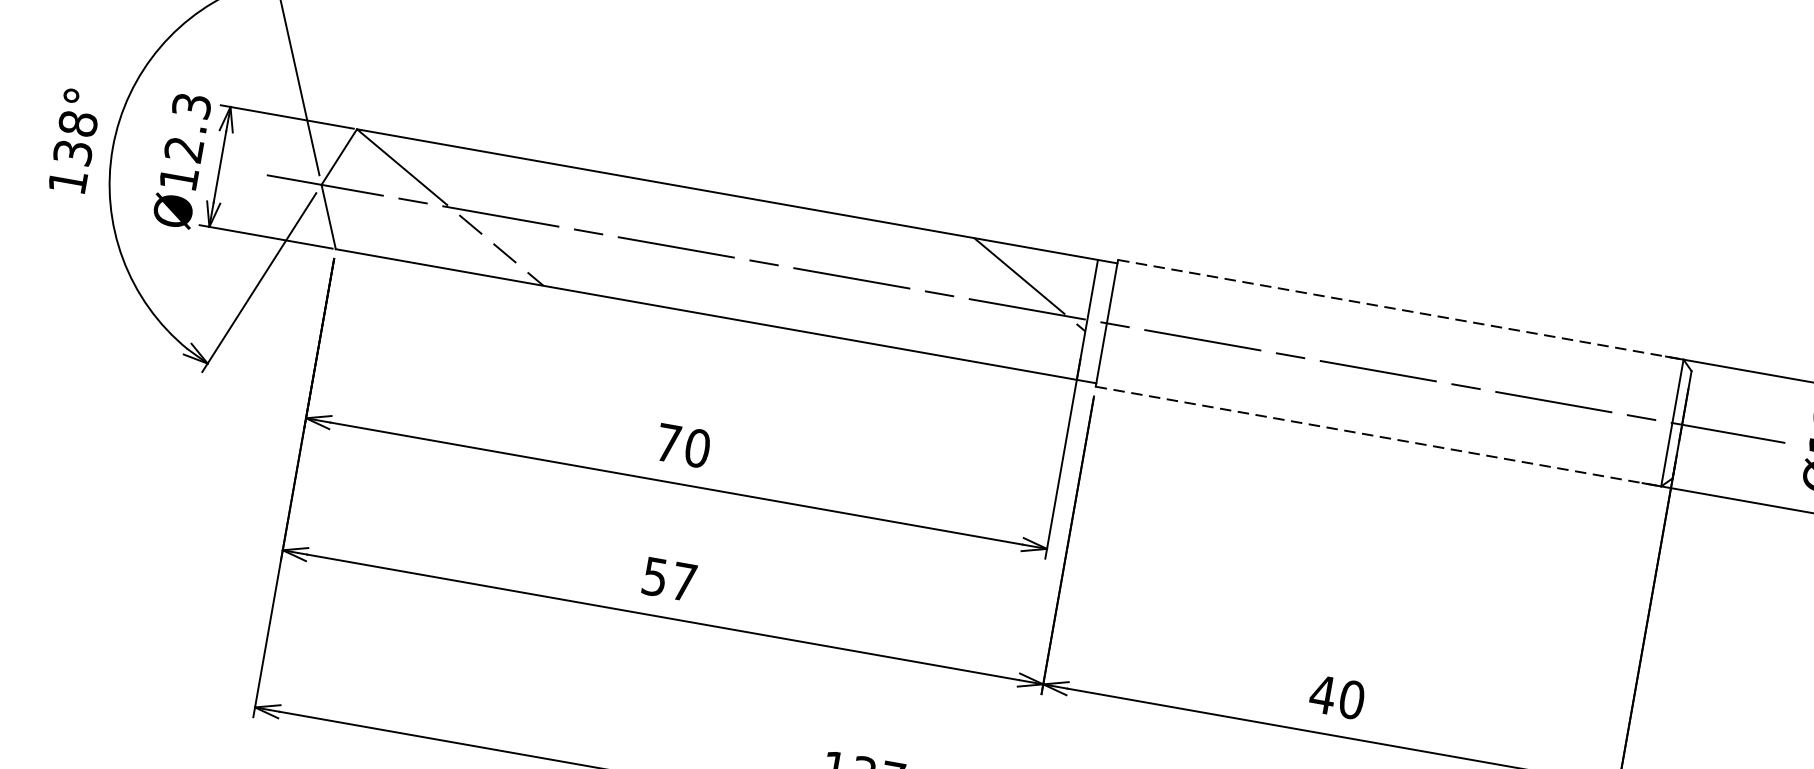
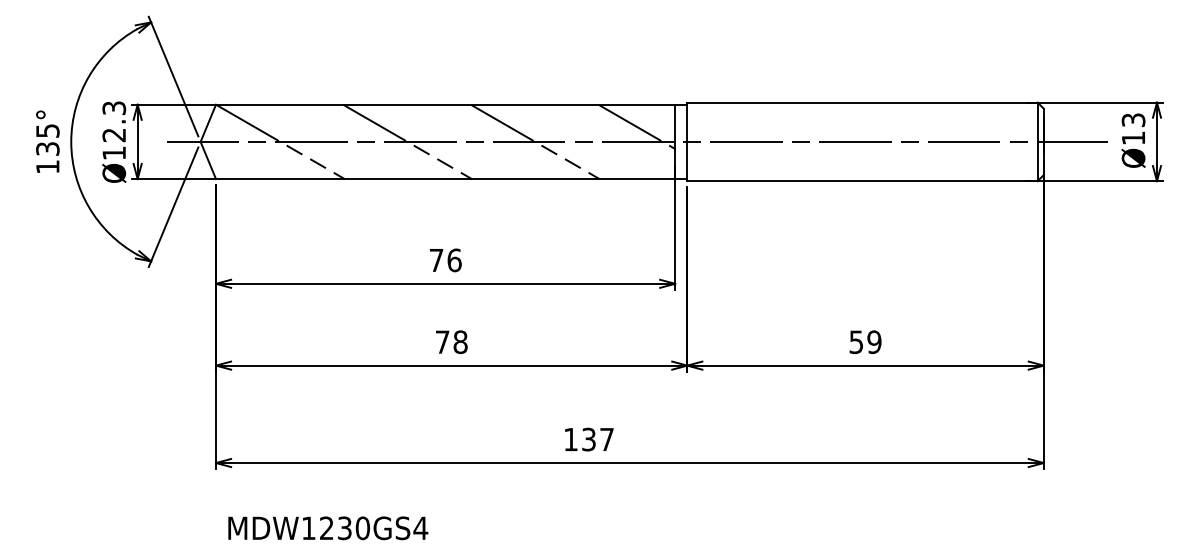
text: (77, 122) -> (47, 130), 138° -> 135°
line: (655, 243) -> (407, 141), added
line: (860, 279) -> (534, 141), added
line: (1402, 309) -> (863, 102), dashed -> solid
line: (1379, 437) -> (863, 181), dashed -> solid
text: (697, 446) -> (454, 259), 70 -> 76
text: (669, 579) -> (451, 342), 57 -> 78
text: (1337, 697) -> (865, 342), 40 -> 59

